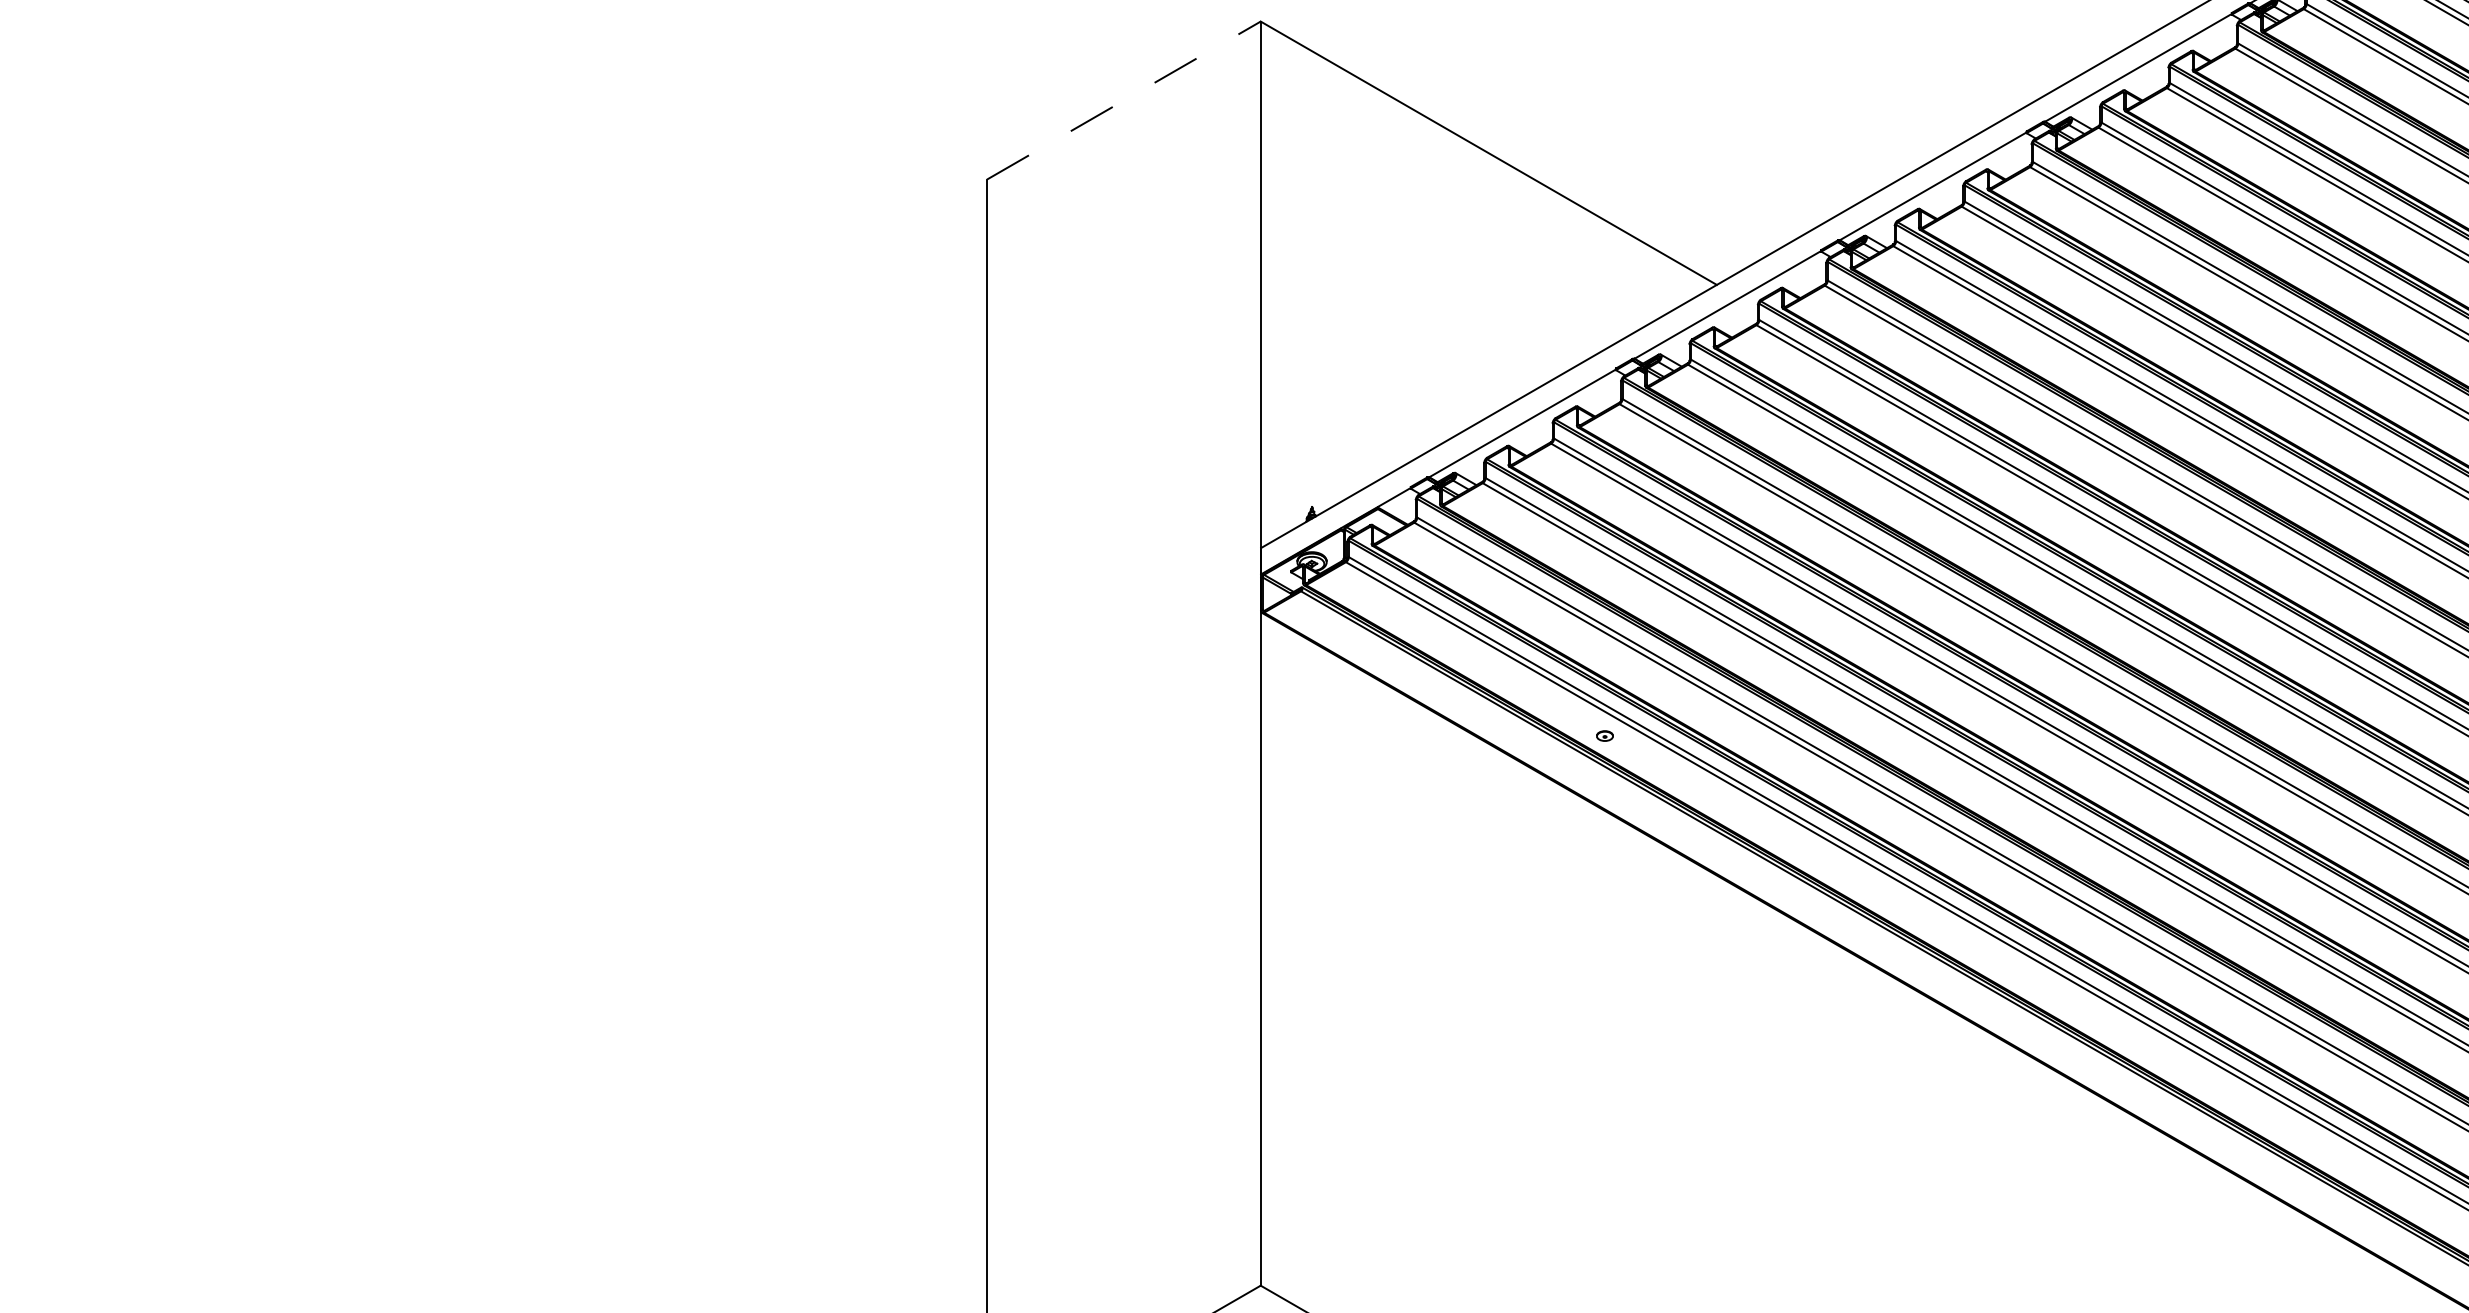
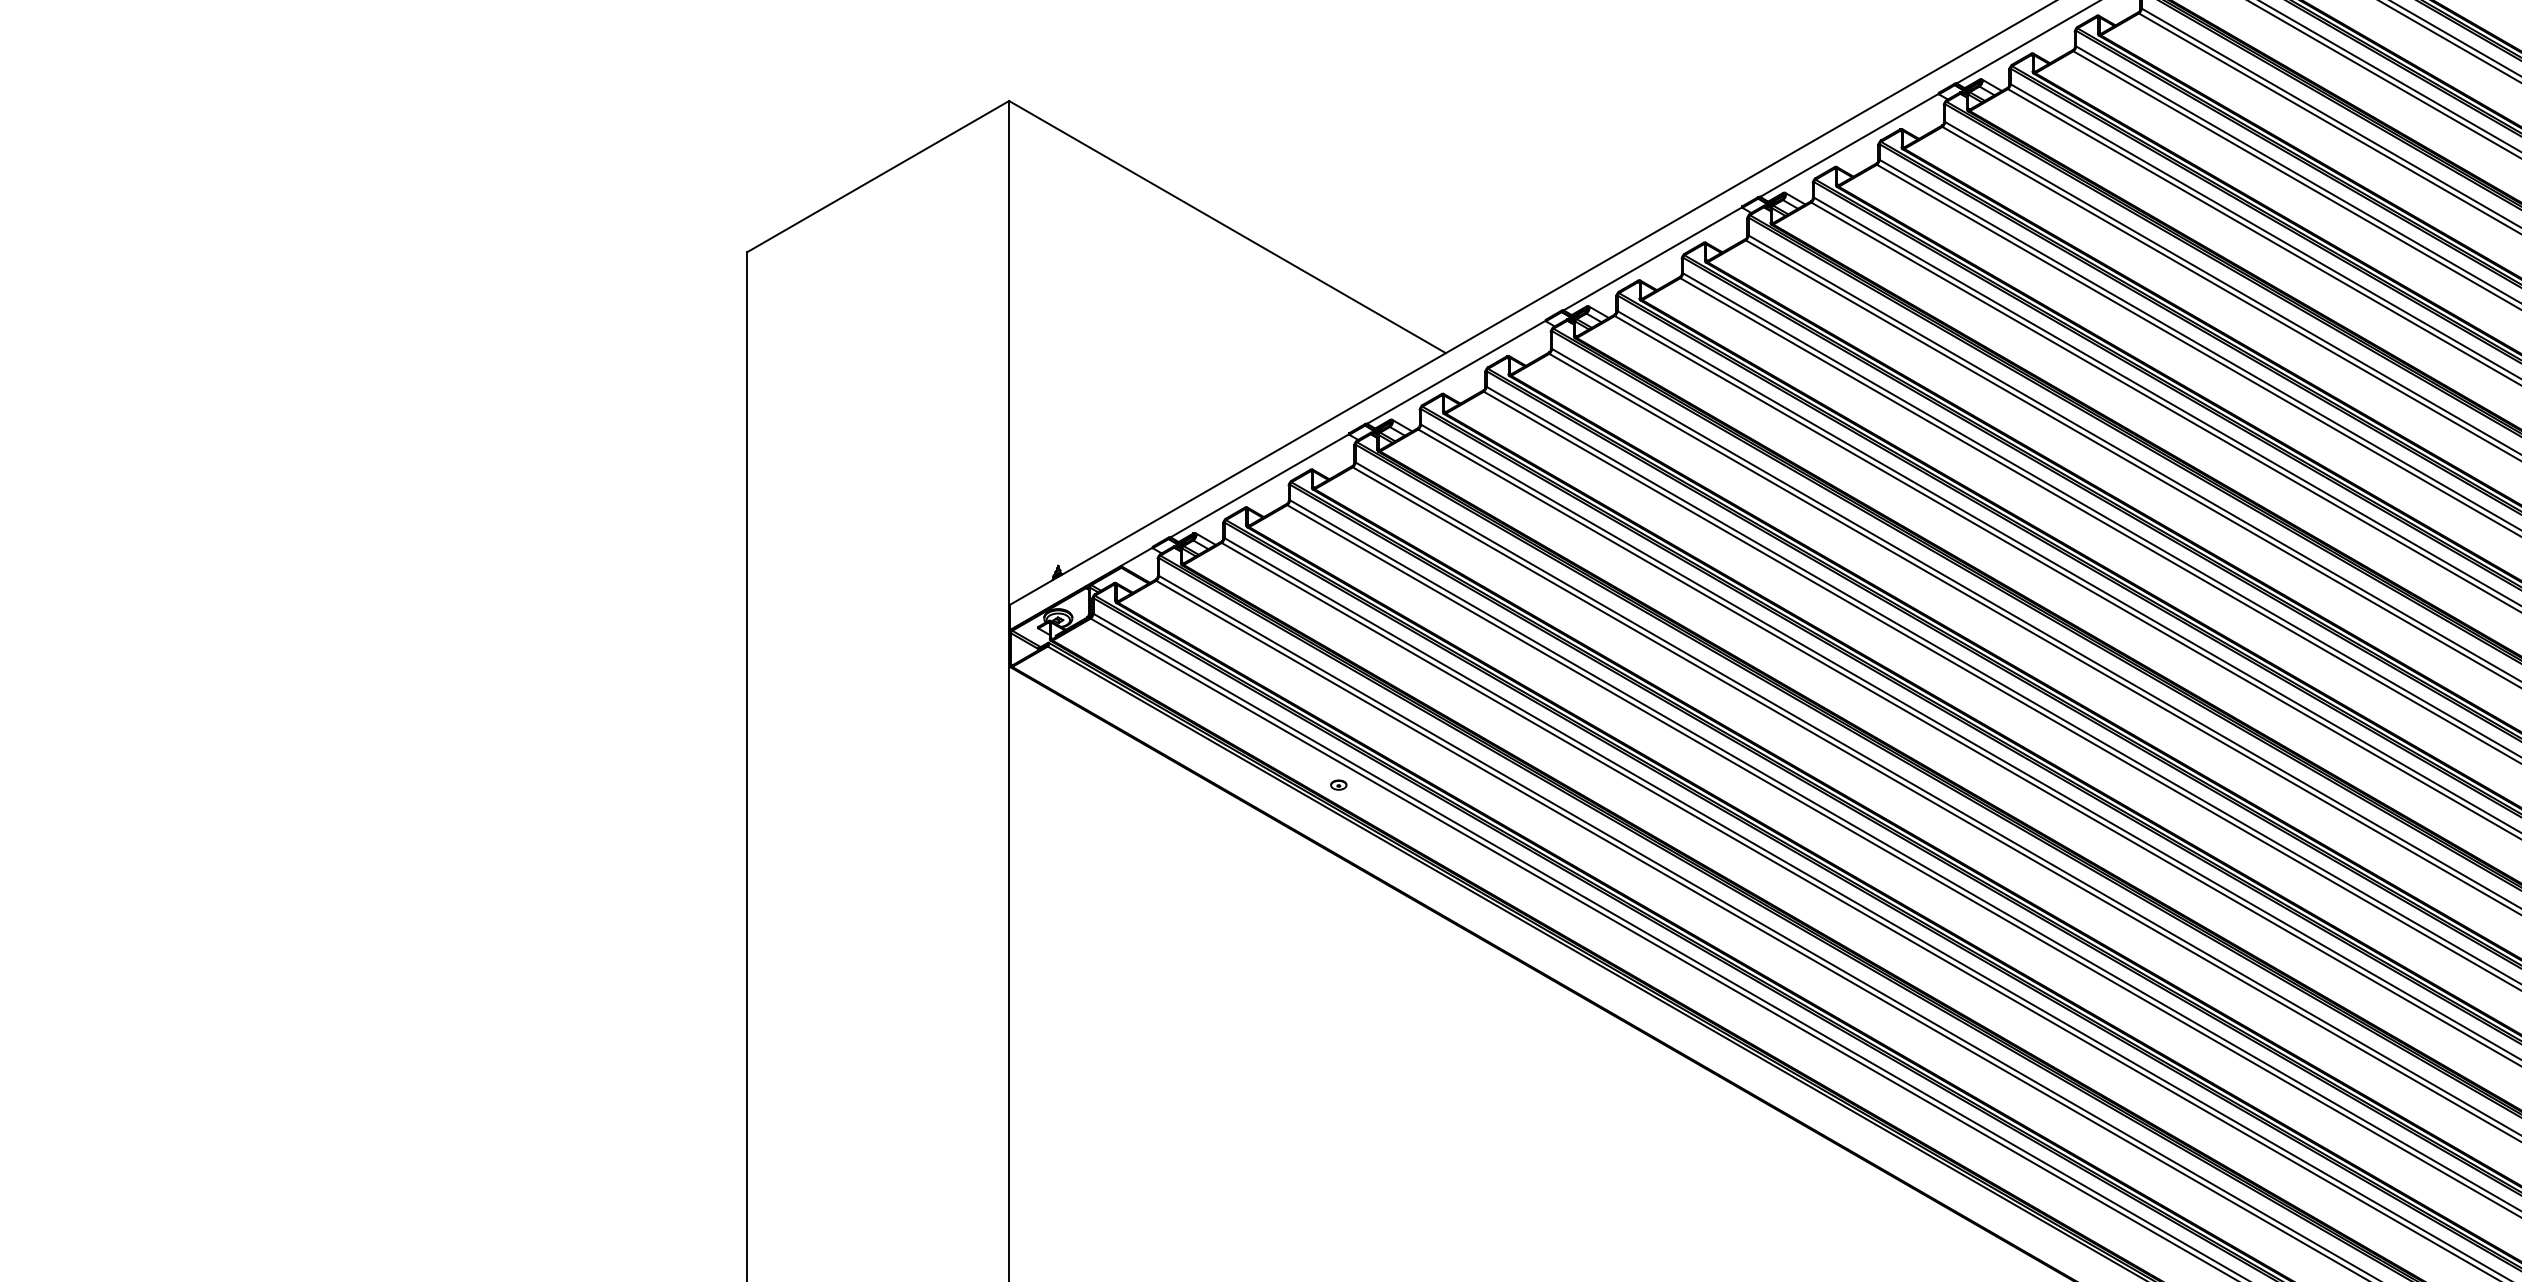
line: (1124, 100) -> (878, 176), dashed -> solid

